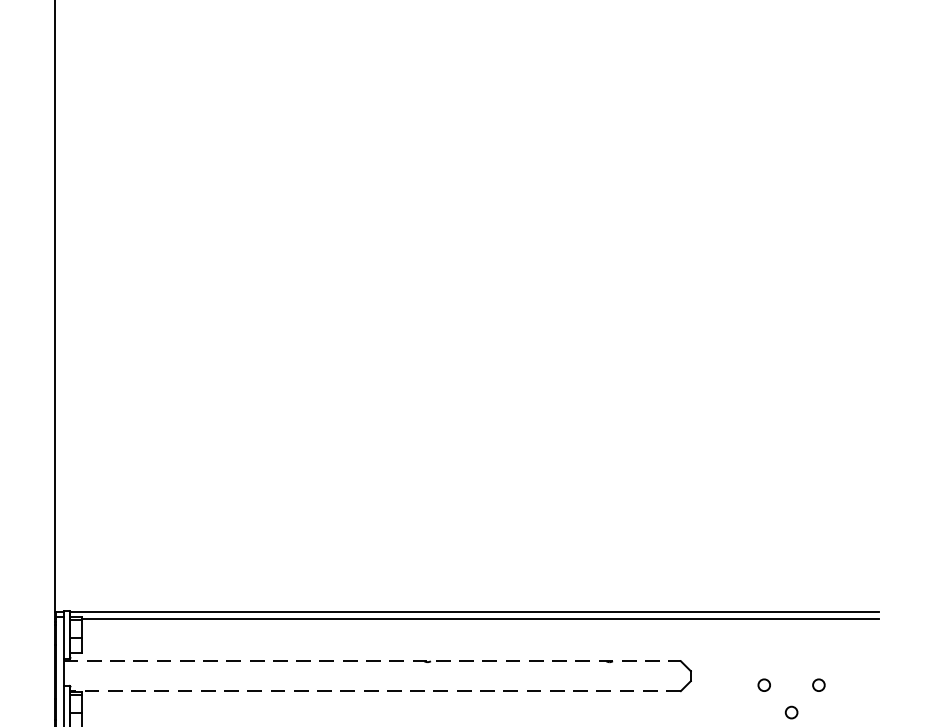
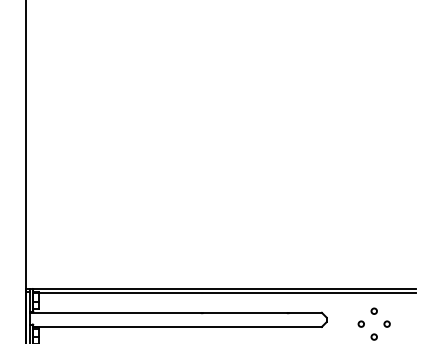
circle: (790, 656) -> (373, 310), added
line: (371, 660) -> (175, 312), dashed -> solid
line: (375, 690) -> (177, 326), dashed -> solid

